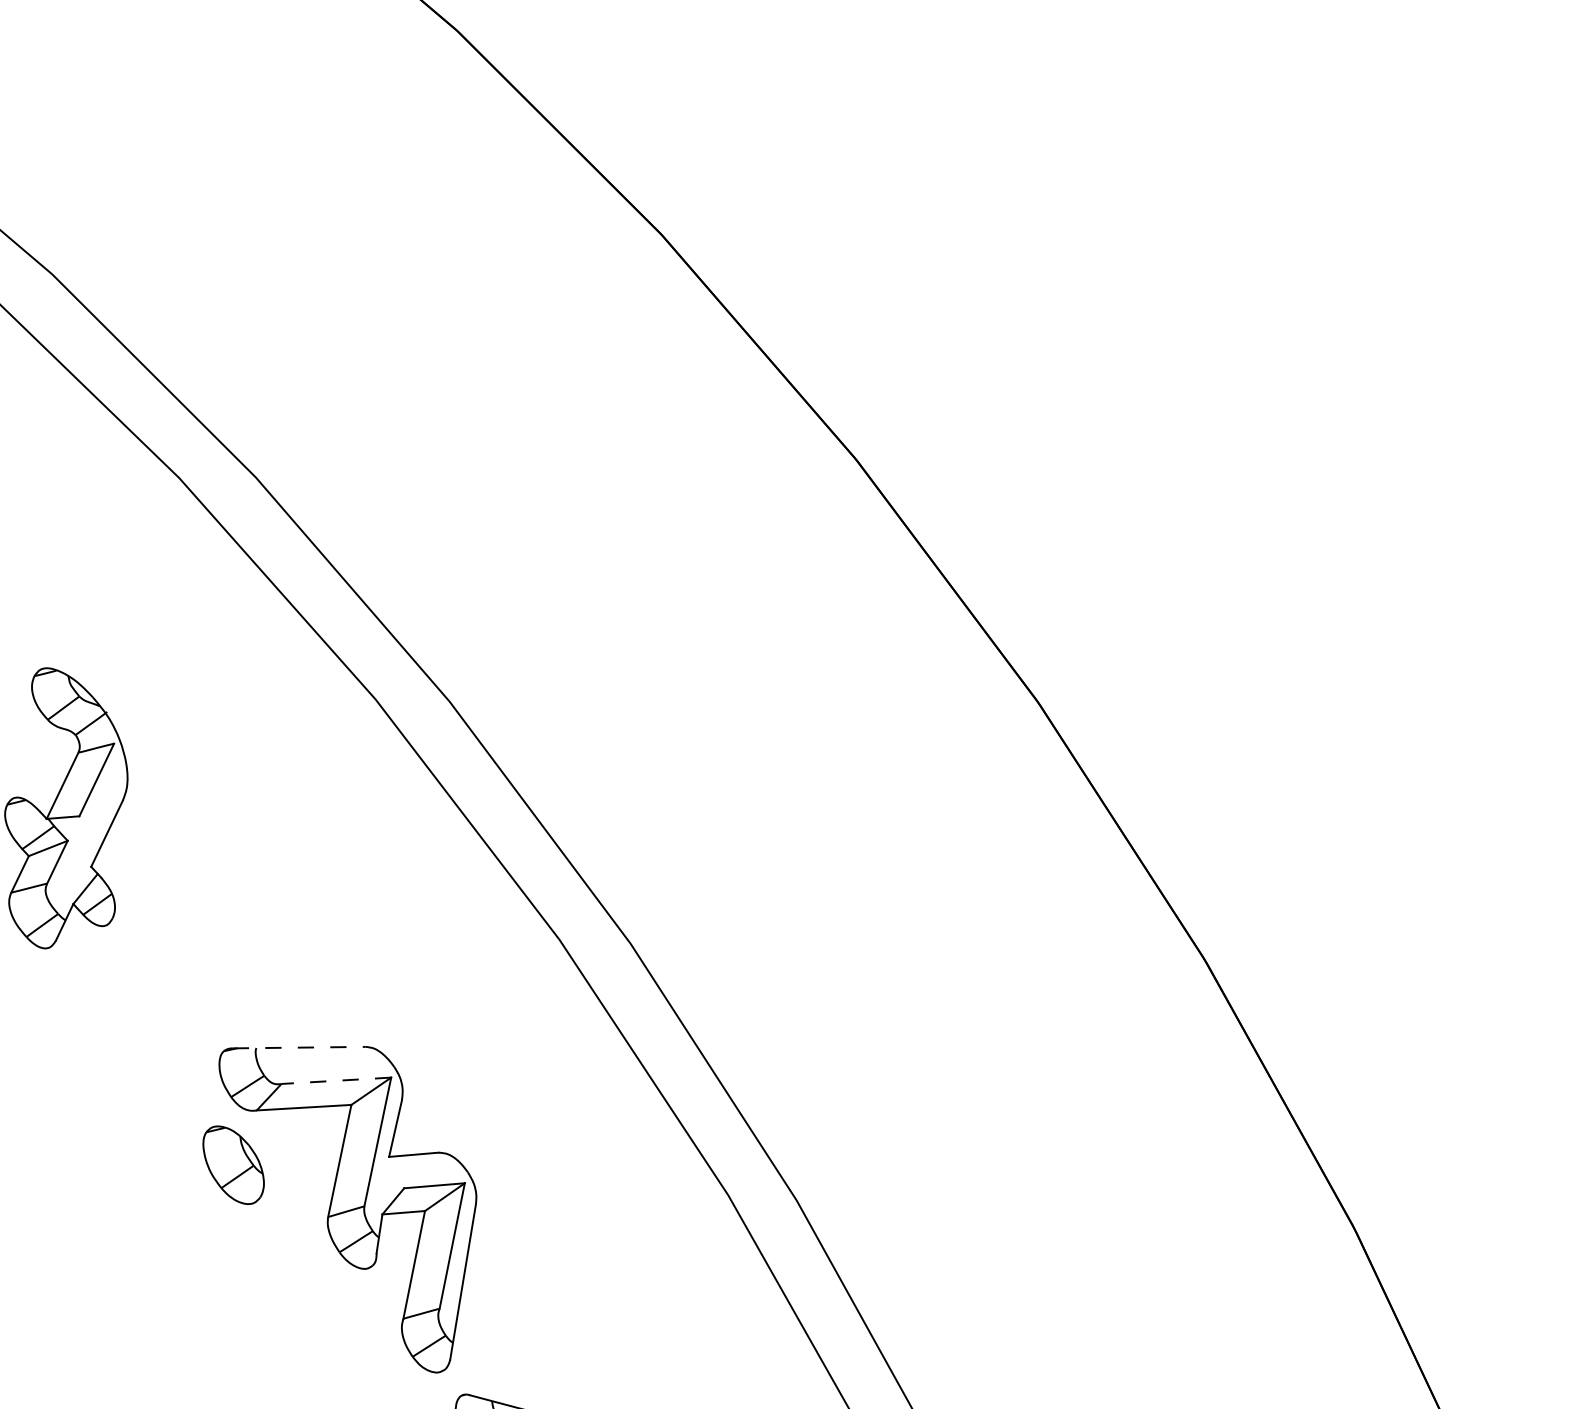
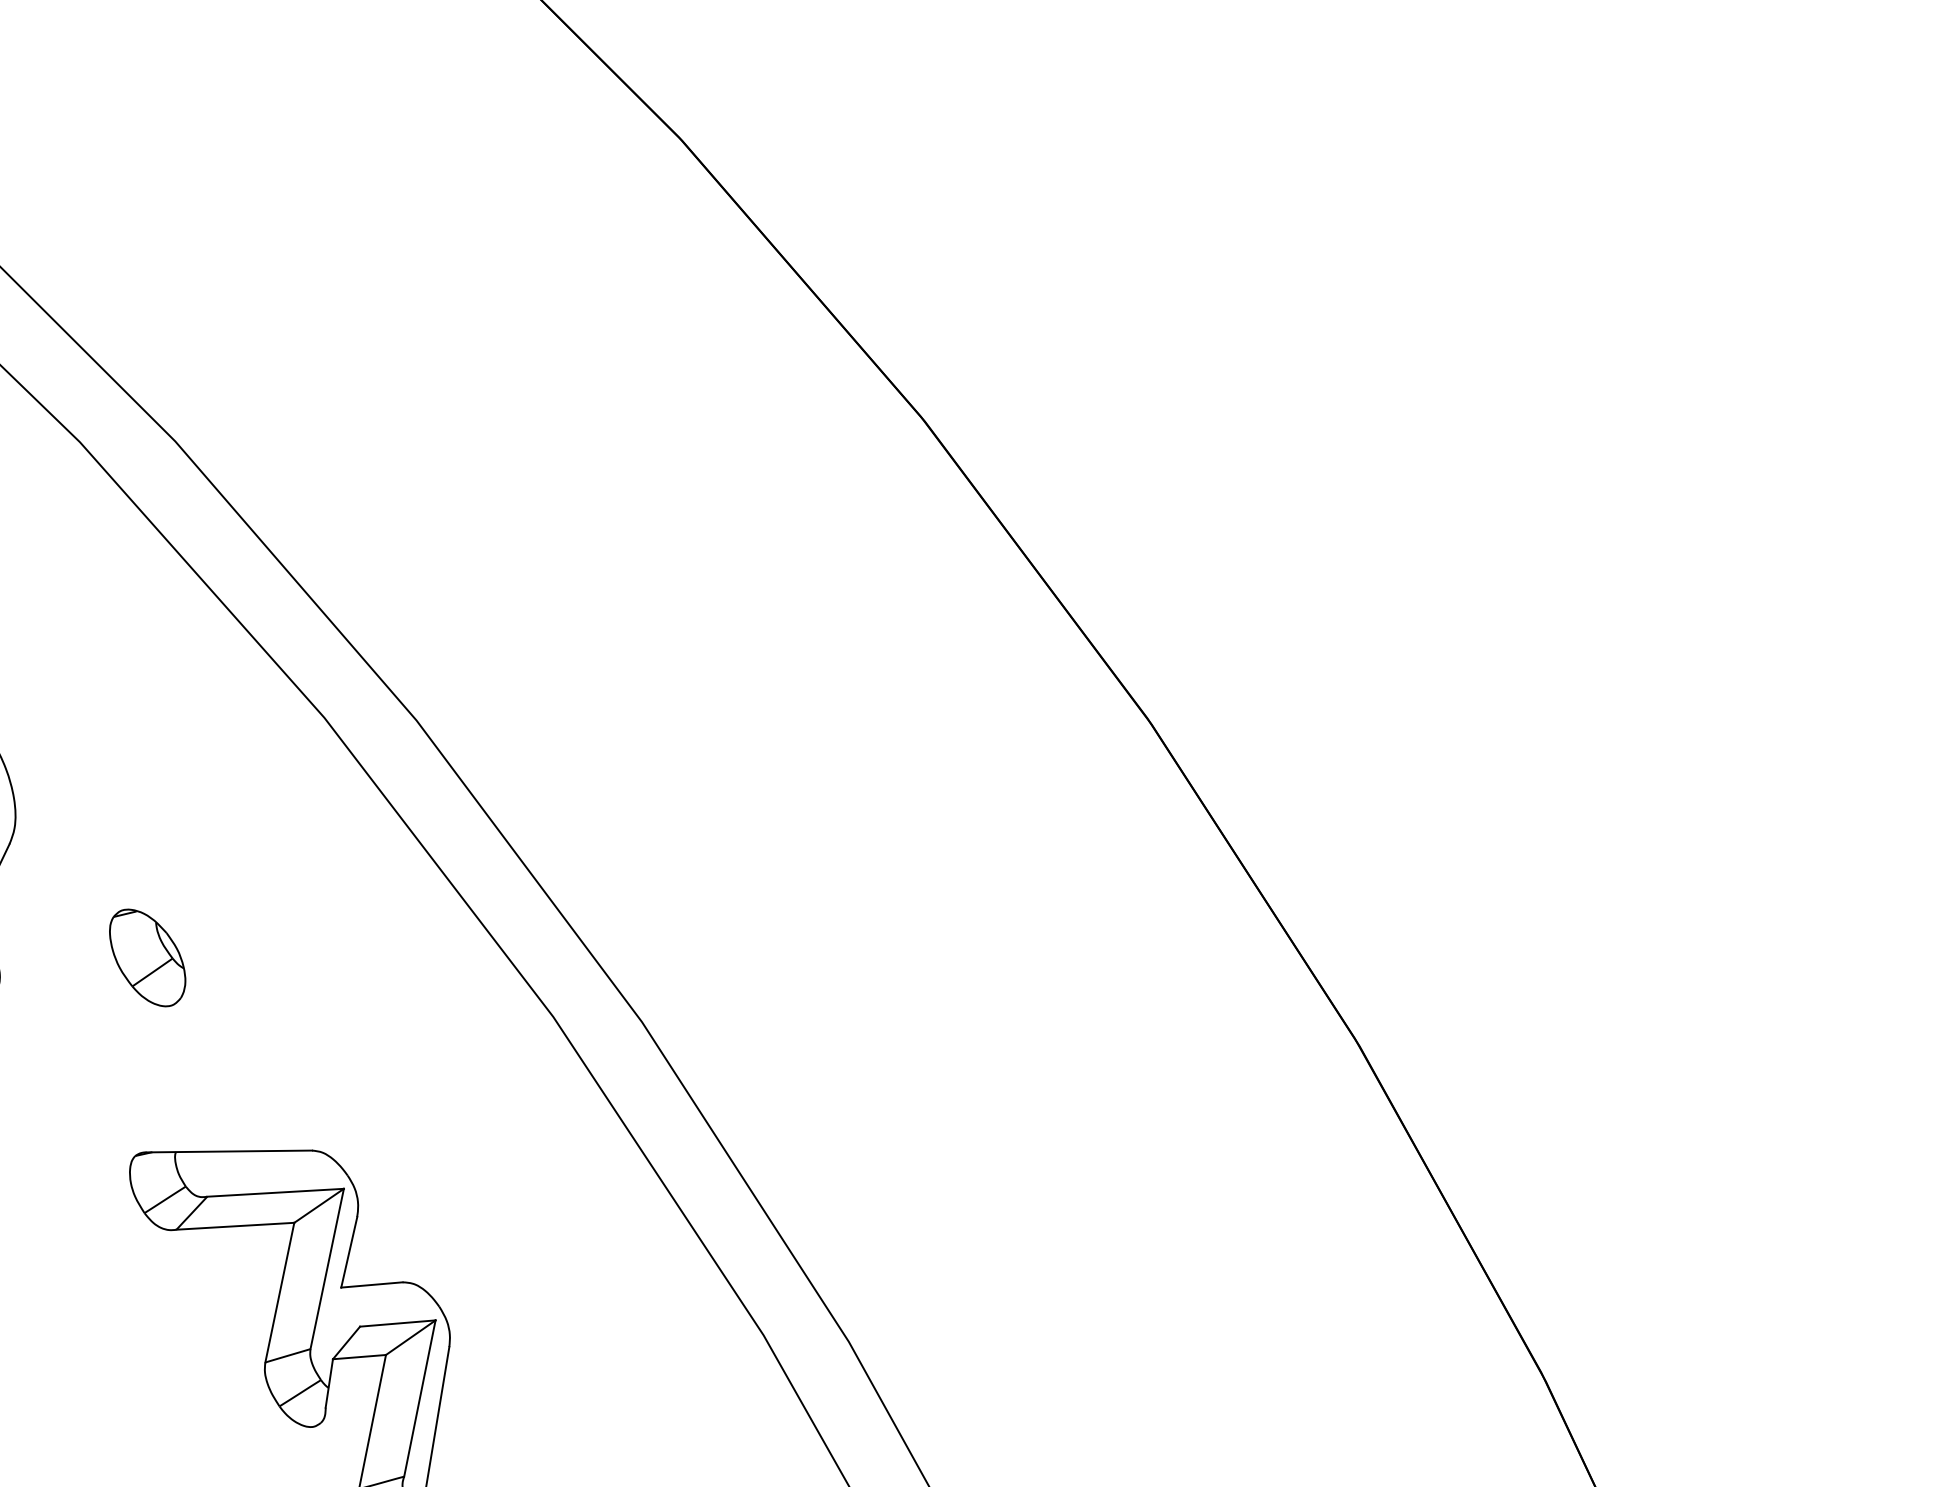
line: (299, 1047) -> (229, 1151), dashed -> solid
line: (336, 1080) -> (275, 1192), dashed -> solid
part: (233, 1164) -> (147, 957), moved

